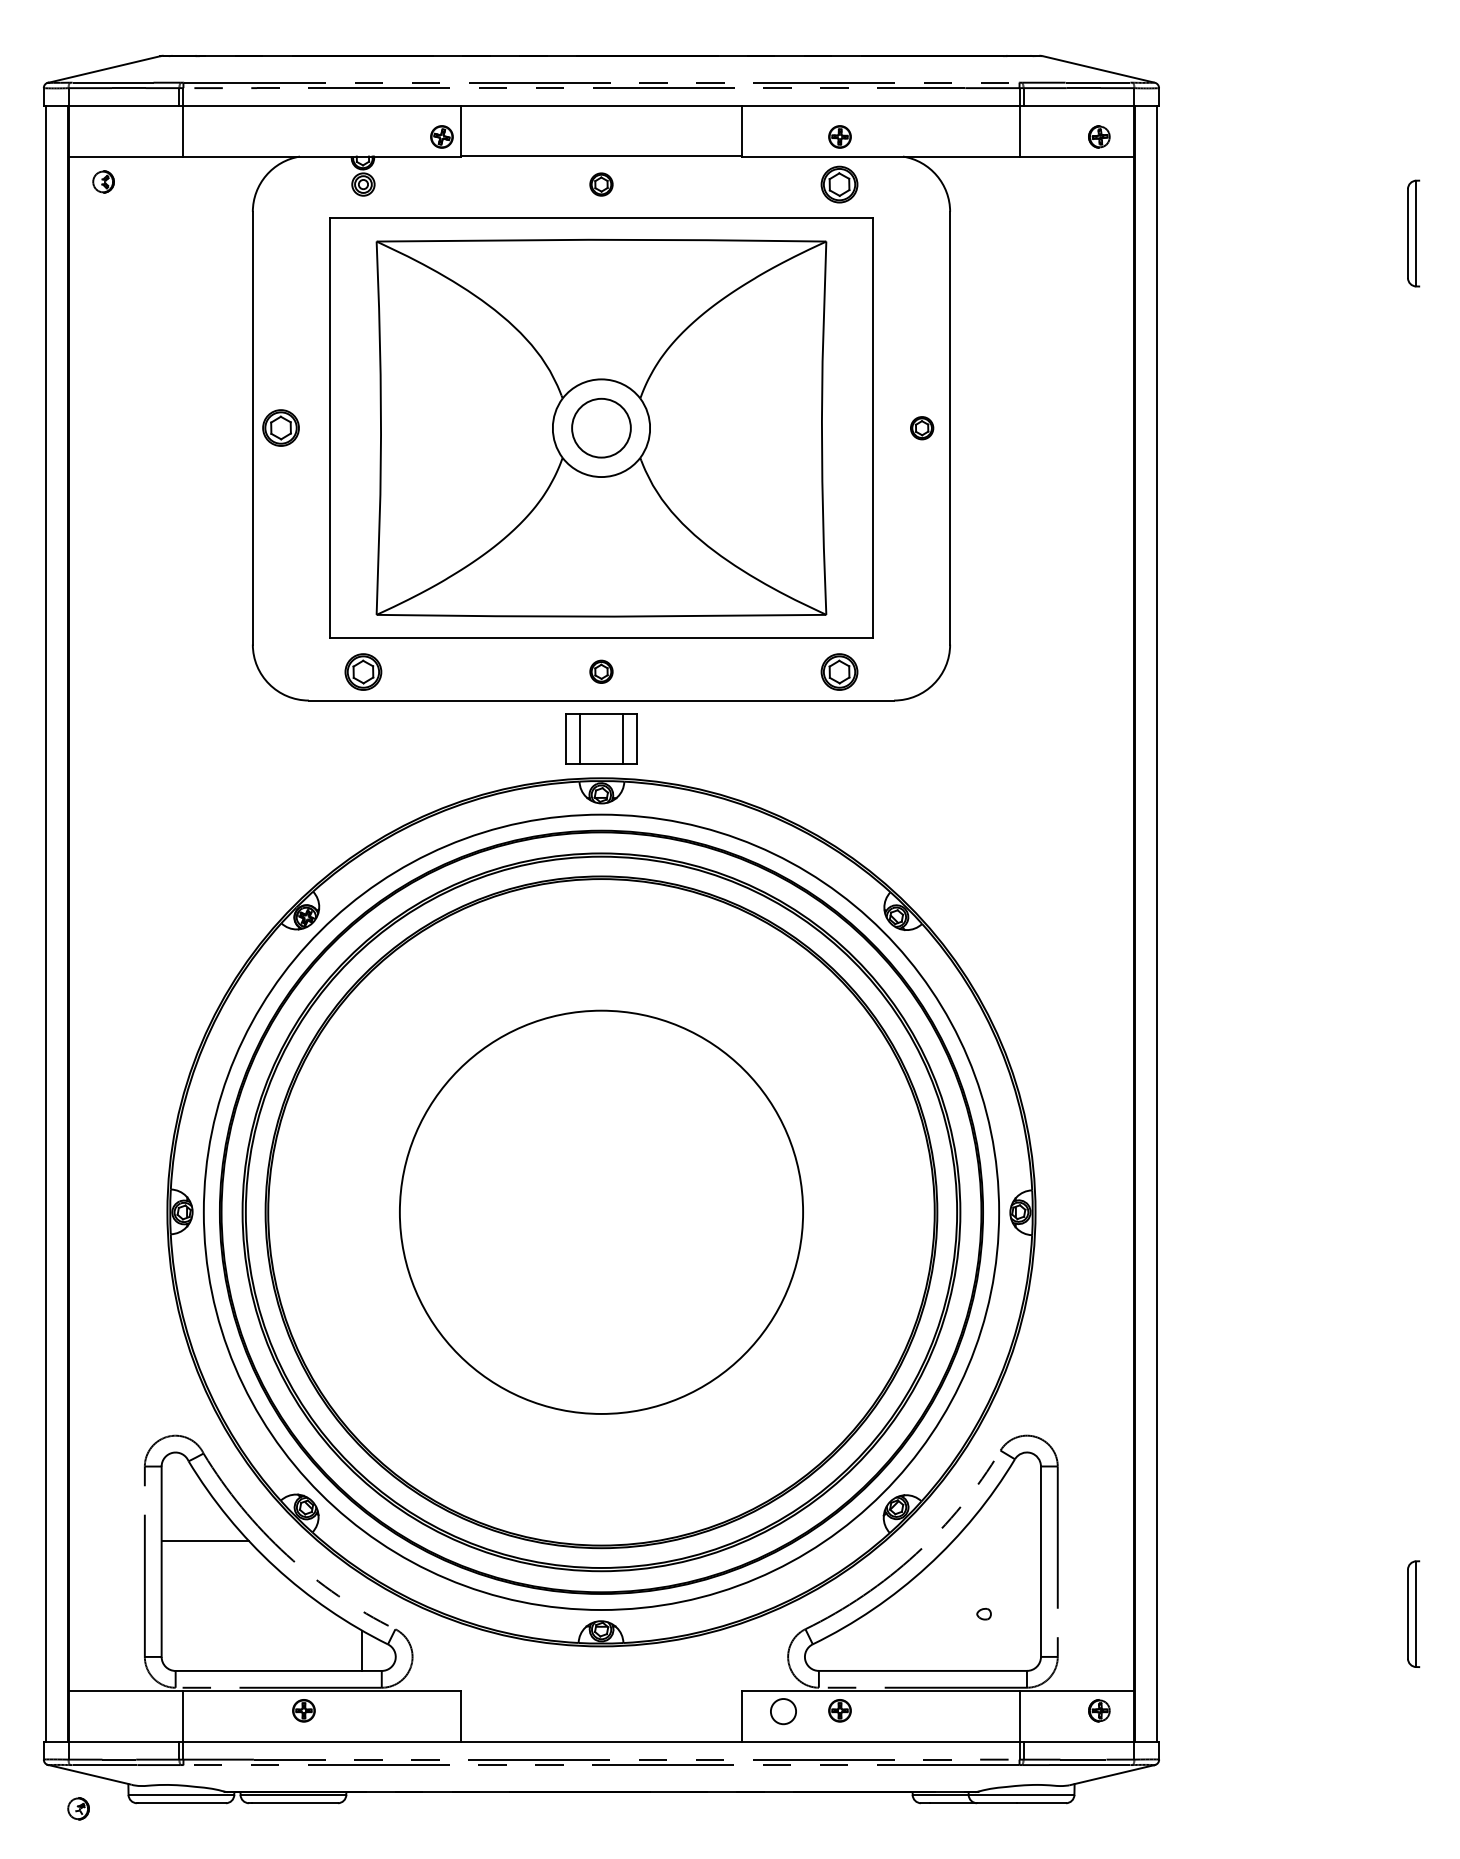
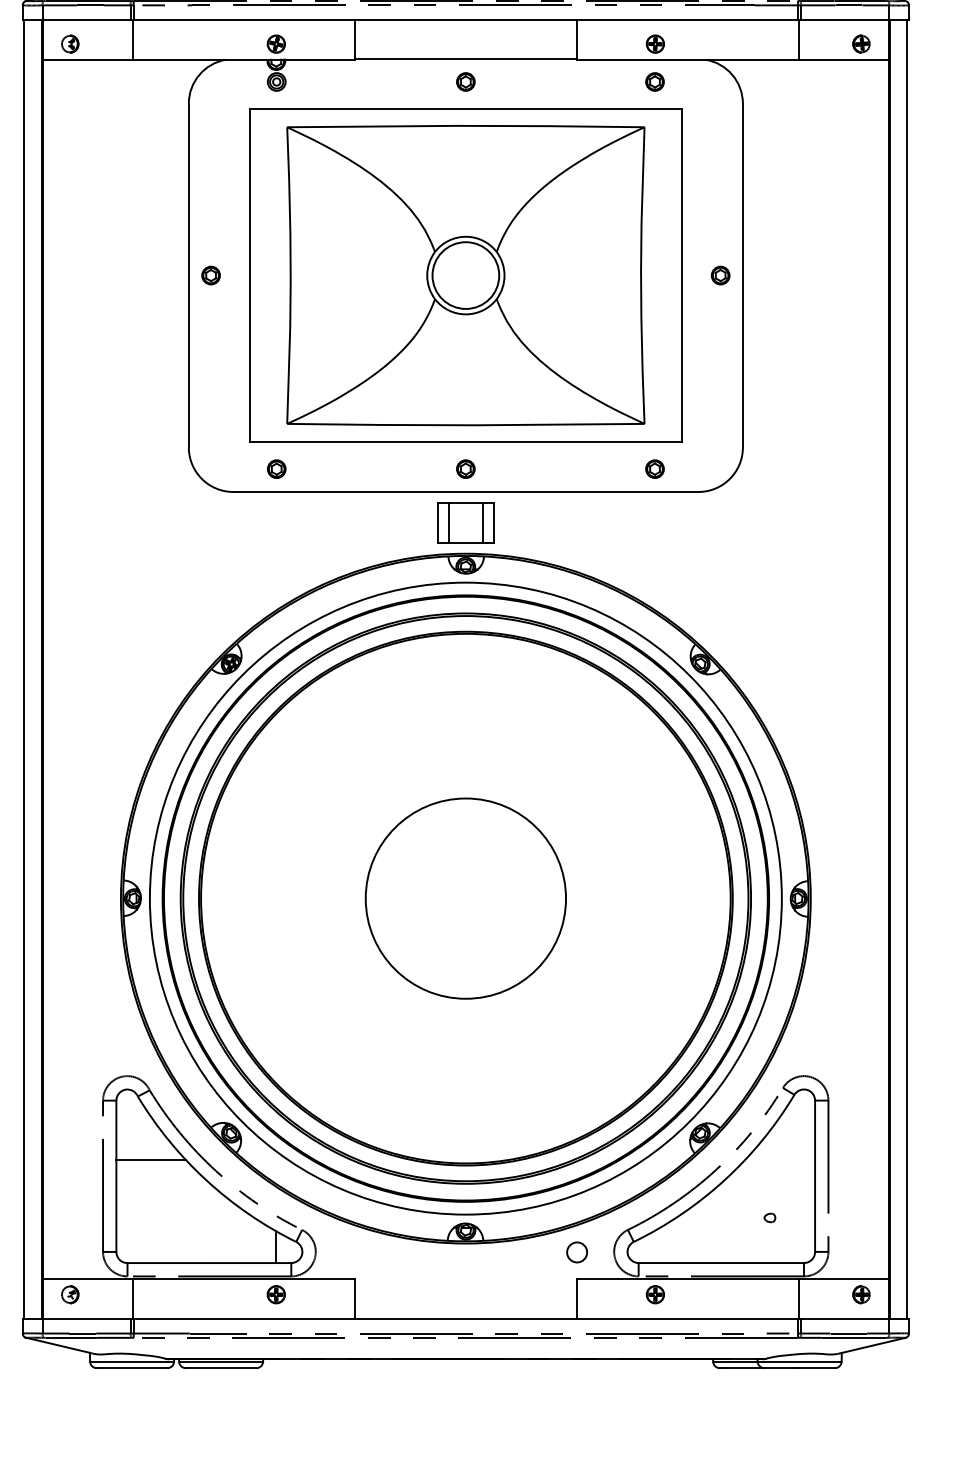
part: (441, 136) -> (275, 43), moved
part: (103, 181) -> (70, 43), moved
part: (839, 184) -> (655, 81), size x0.62
part: (280, 428) -> (210, 275), size x0.62
circle: (601, 428) -> (465, 275), size x1.43
part: (363, 671) -> (276, 468), size x0.62
part: (839, 671) -> (655, 468), size x0.62
circle: (601, 1212) -> (465, 898), size x0.62
part: (303, 1710) -> (275, 1294), moved
circle: (783, 1711) -> (577, 1252), moved
part: (78, 1808) -> (70, 1294), moved

